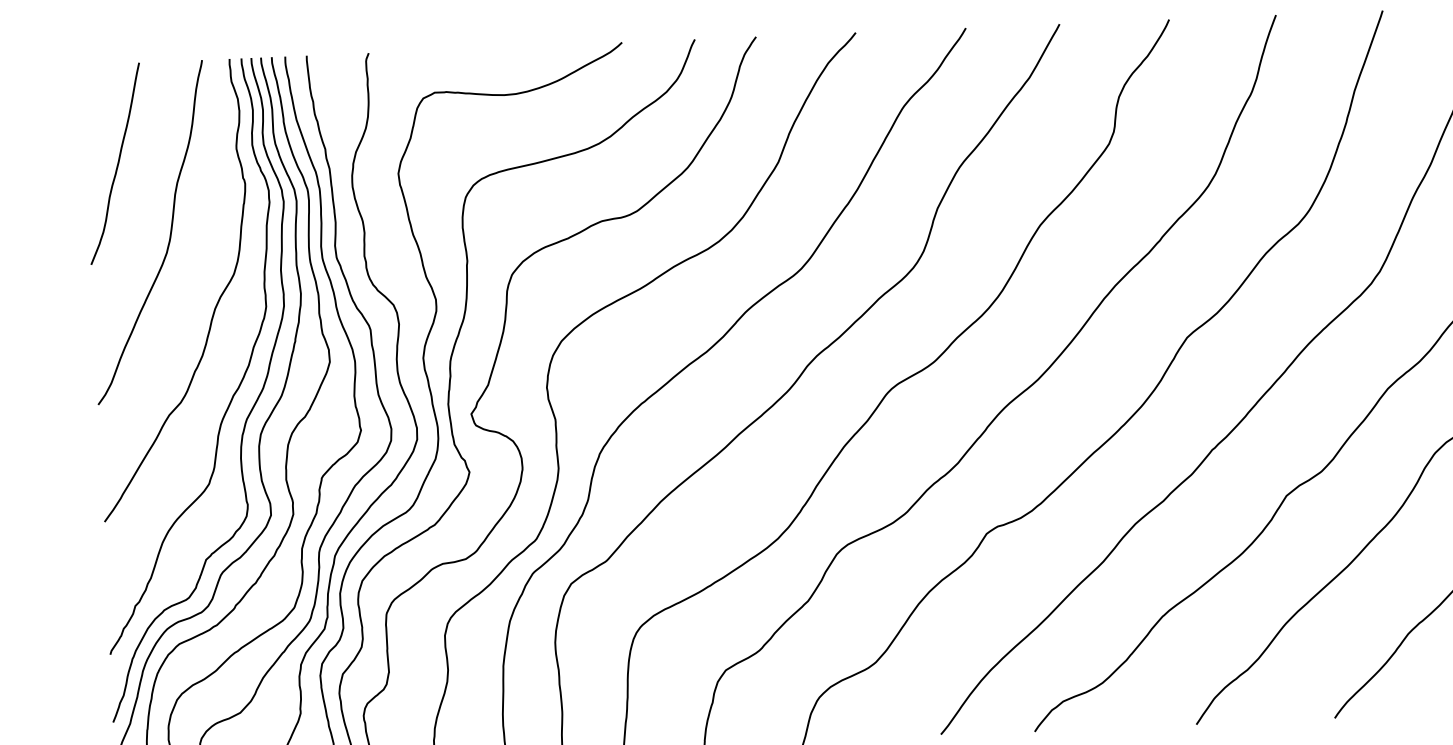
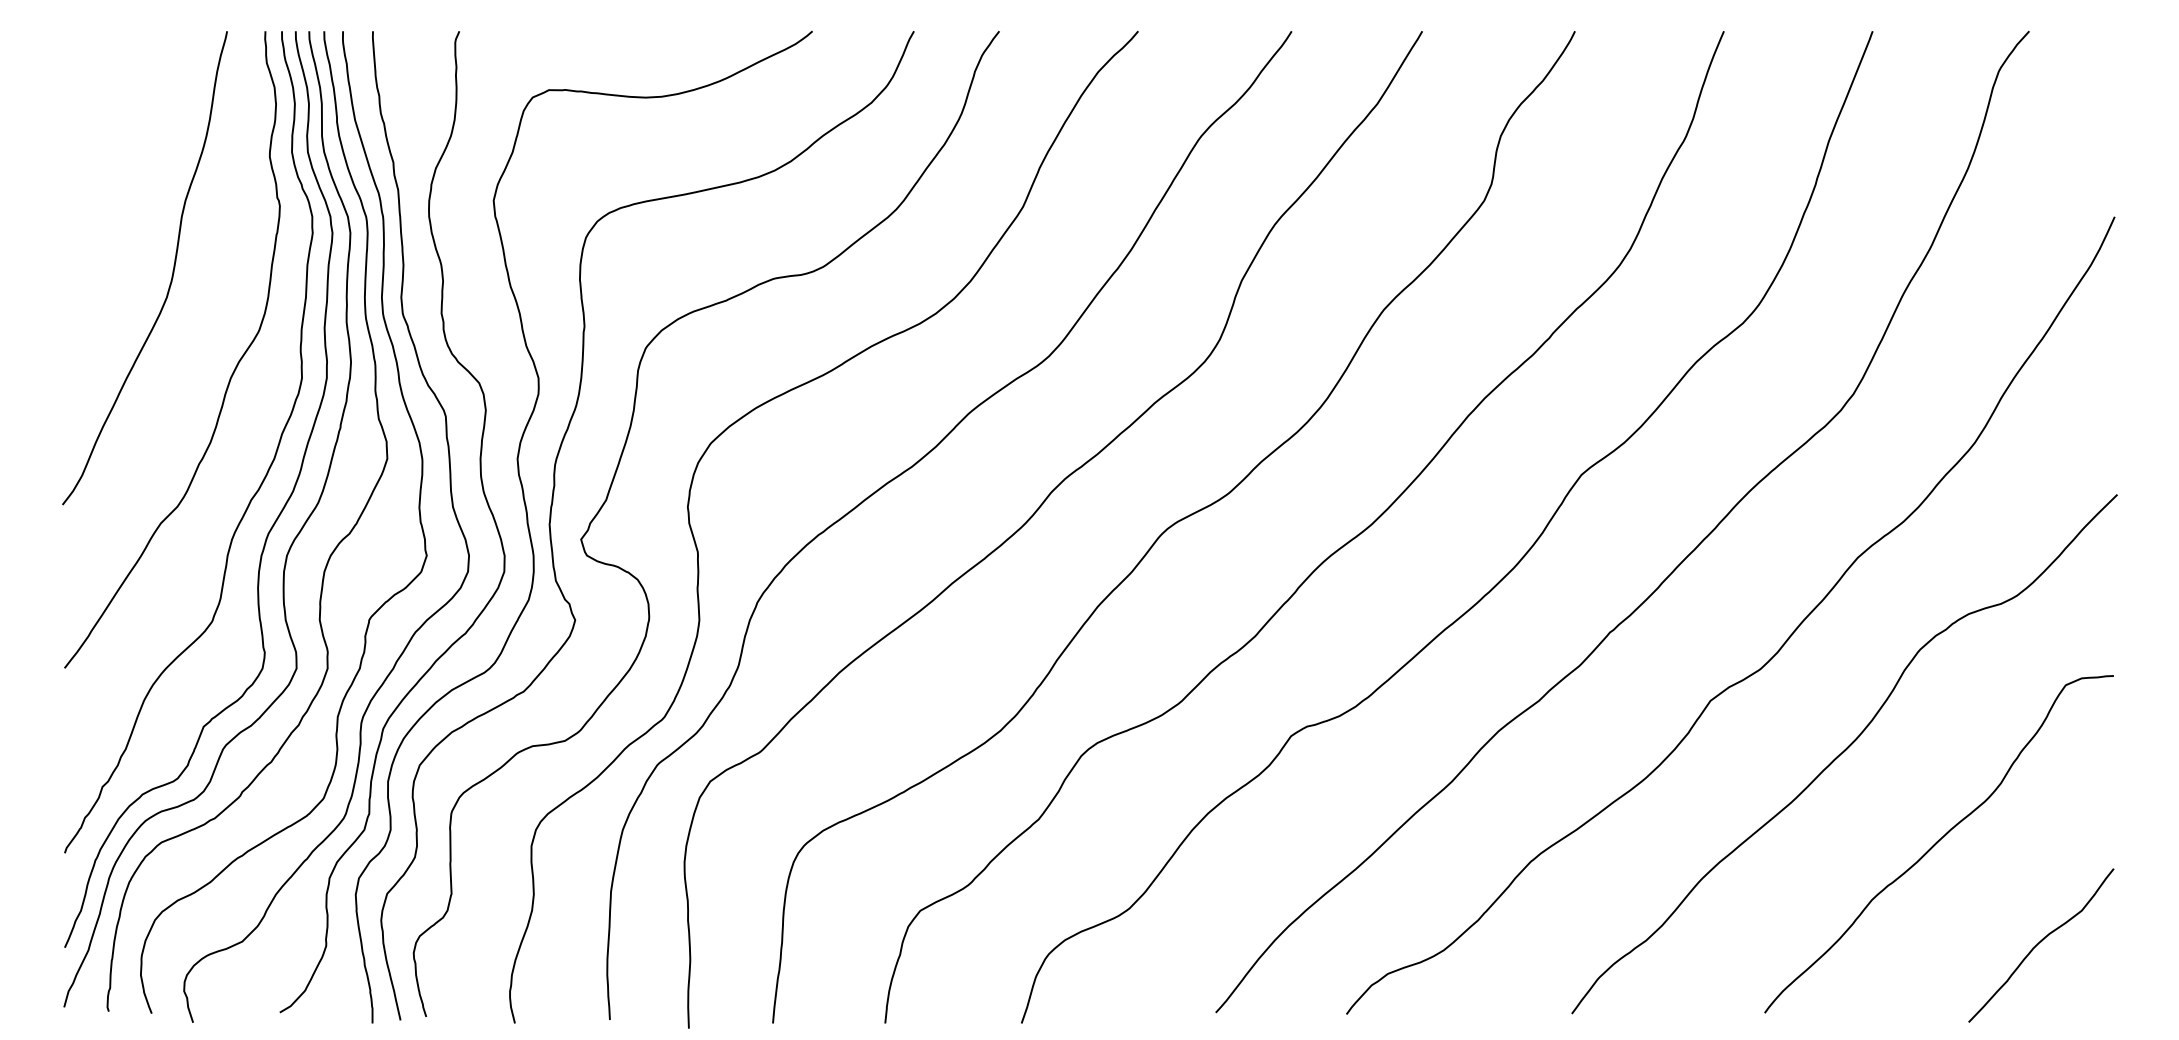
curve: (116, 165) -> (102, 172), removed

